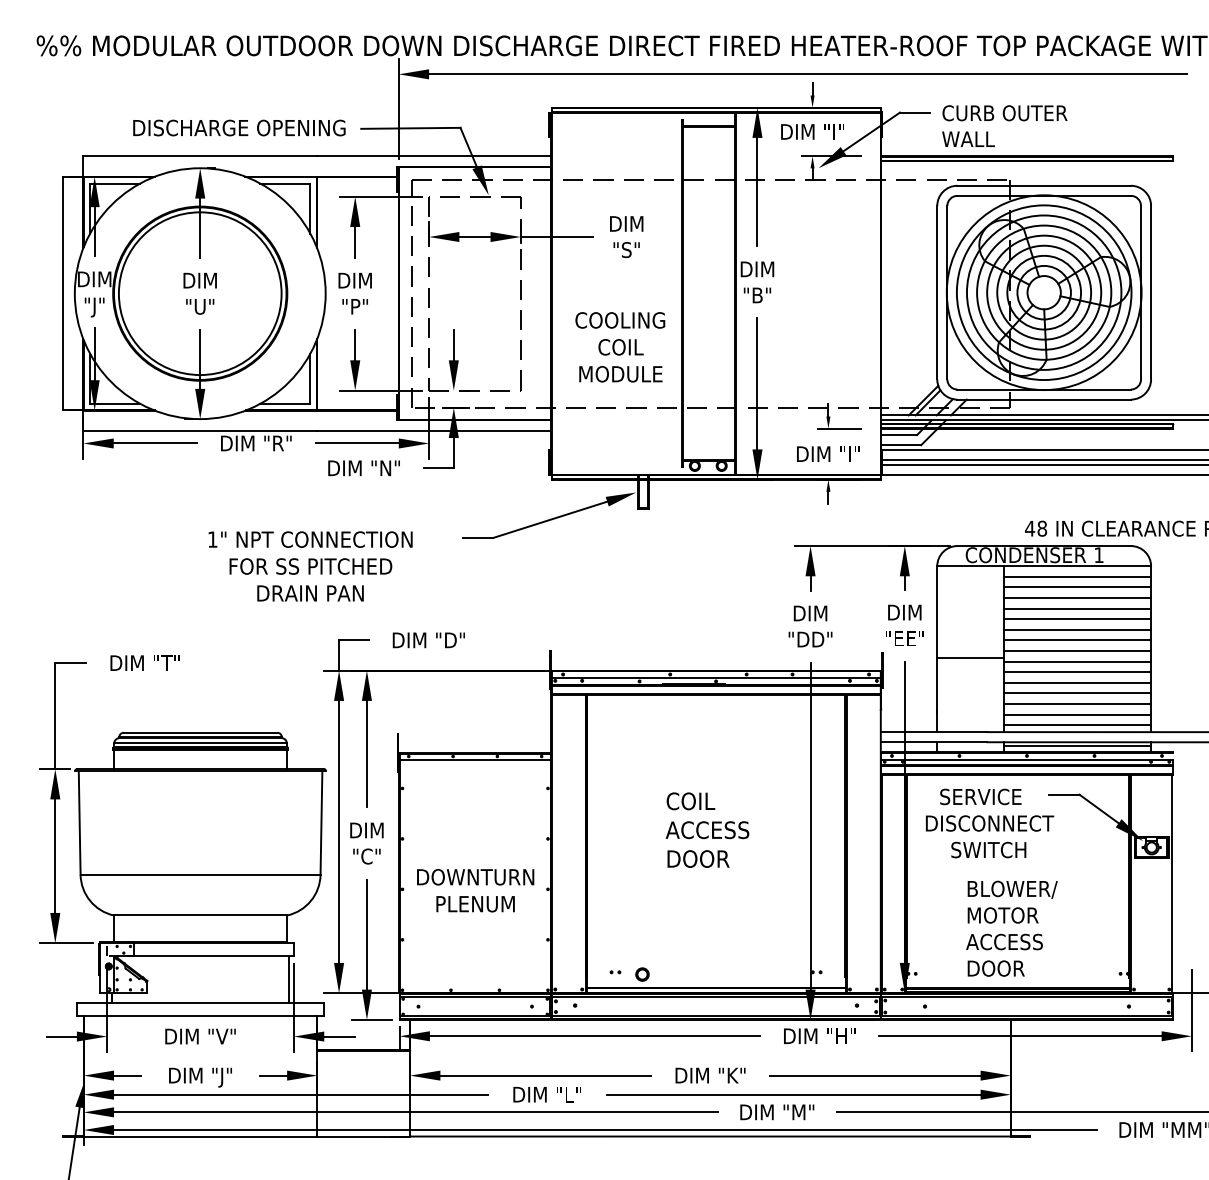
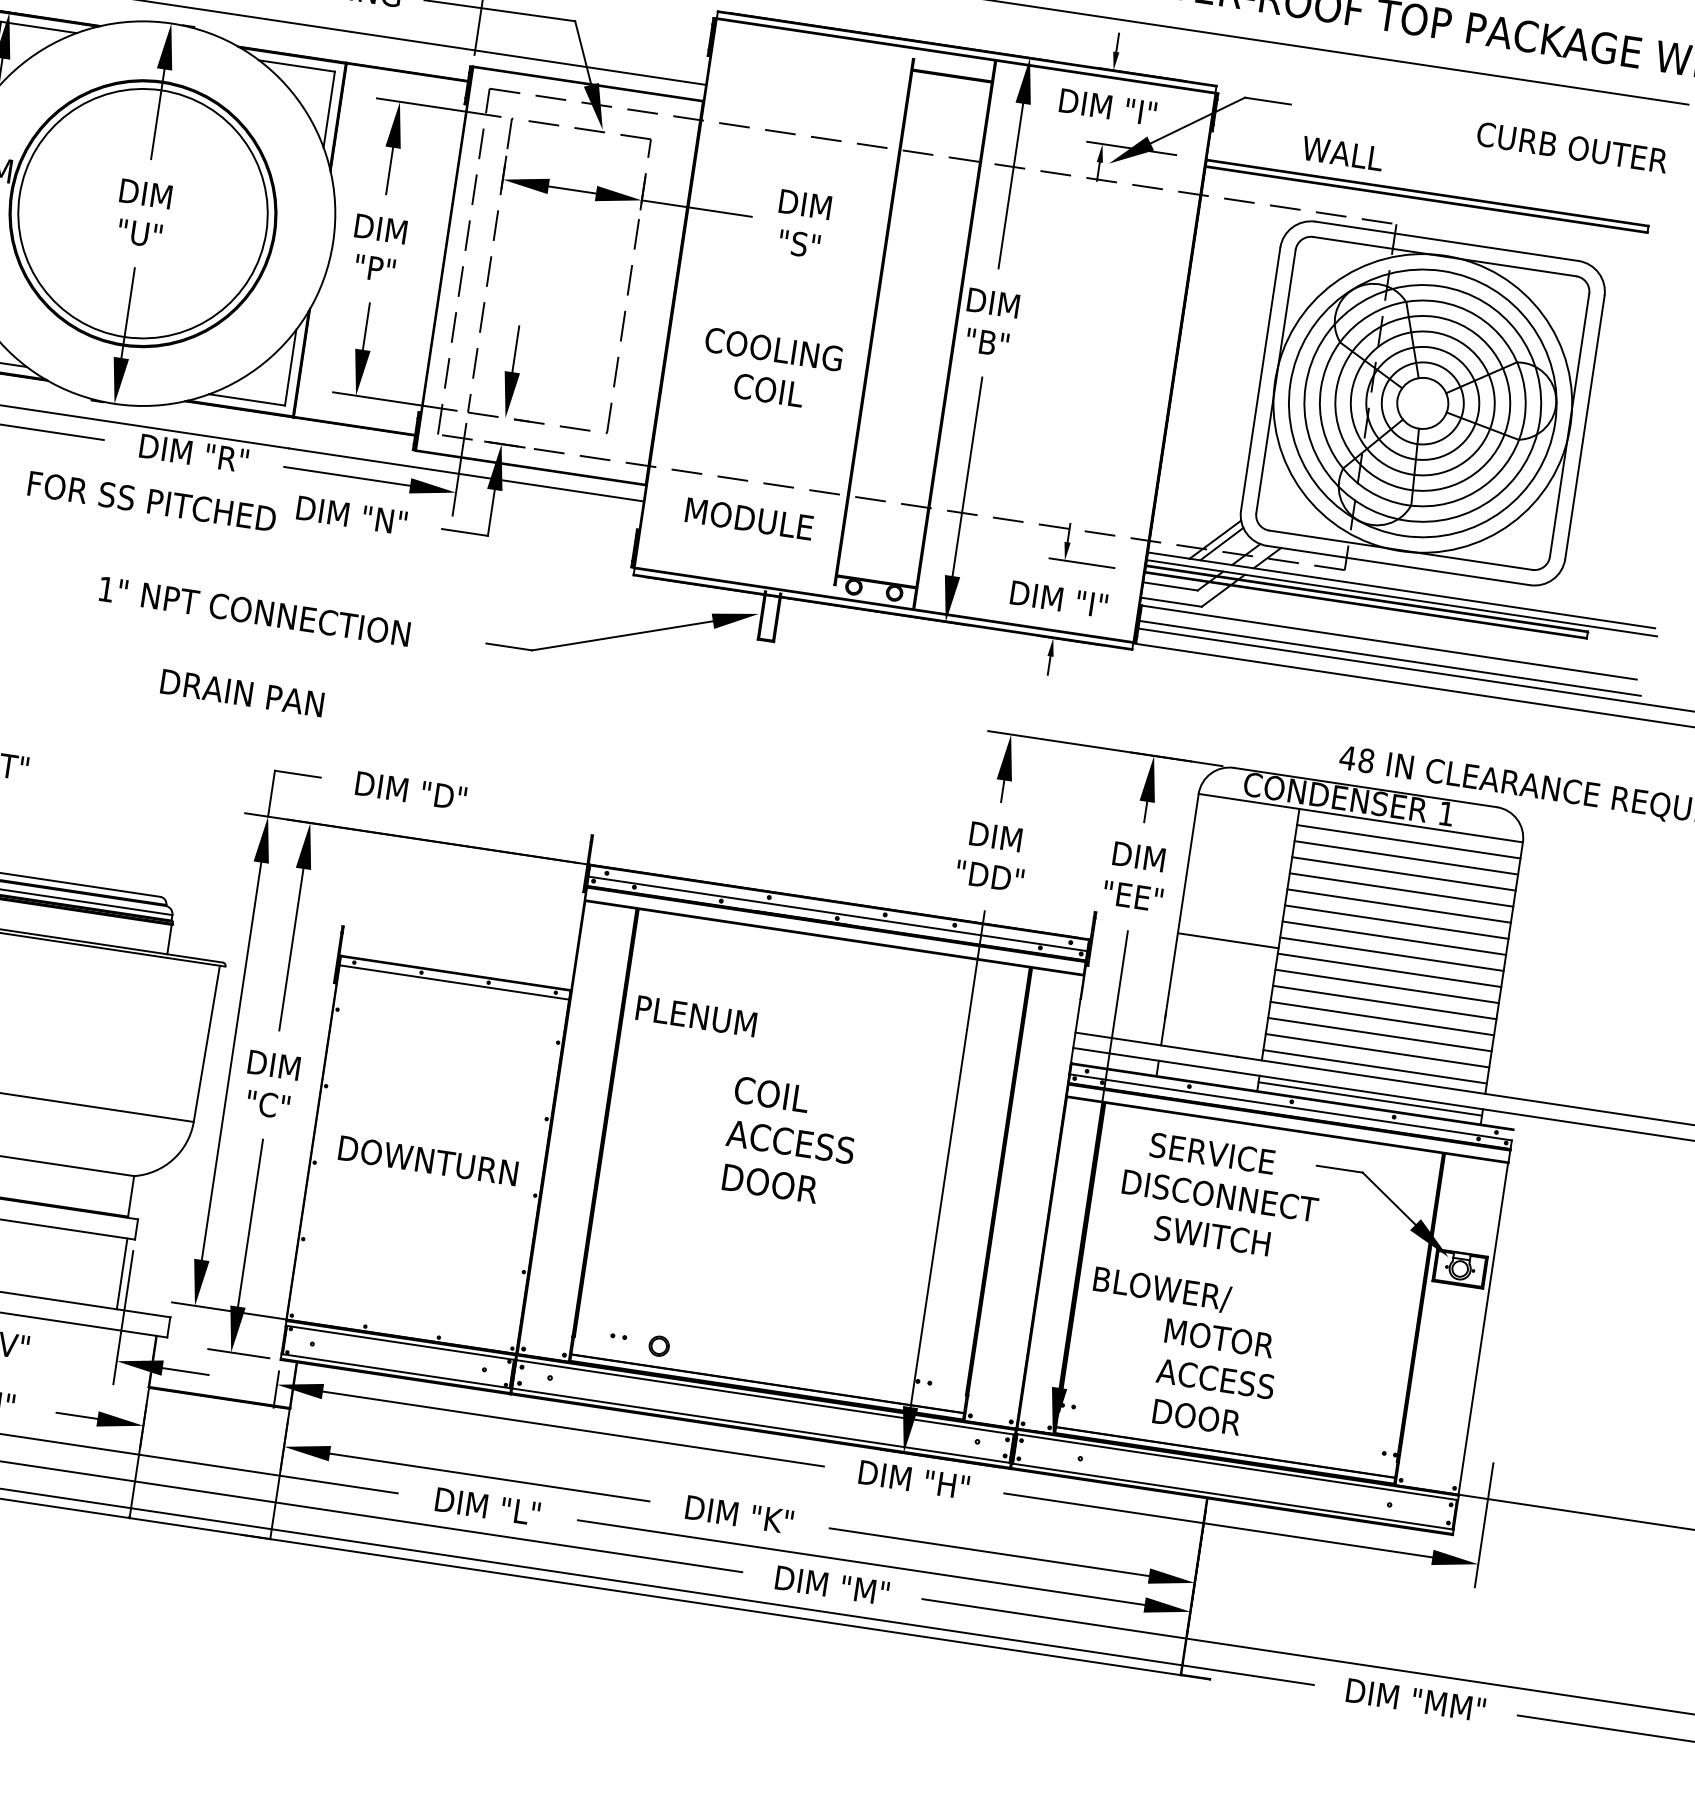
text: (1004, 113) -> (1571, 147), moved
text: (620, 374) -> (748, 519), moved
text: (310, 566) -> (151, 501), moved
text: (1012, 889) -> (1162, 1289), moved
text: (475, 904) -> (696, 1016), moved

